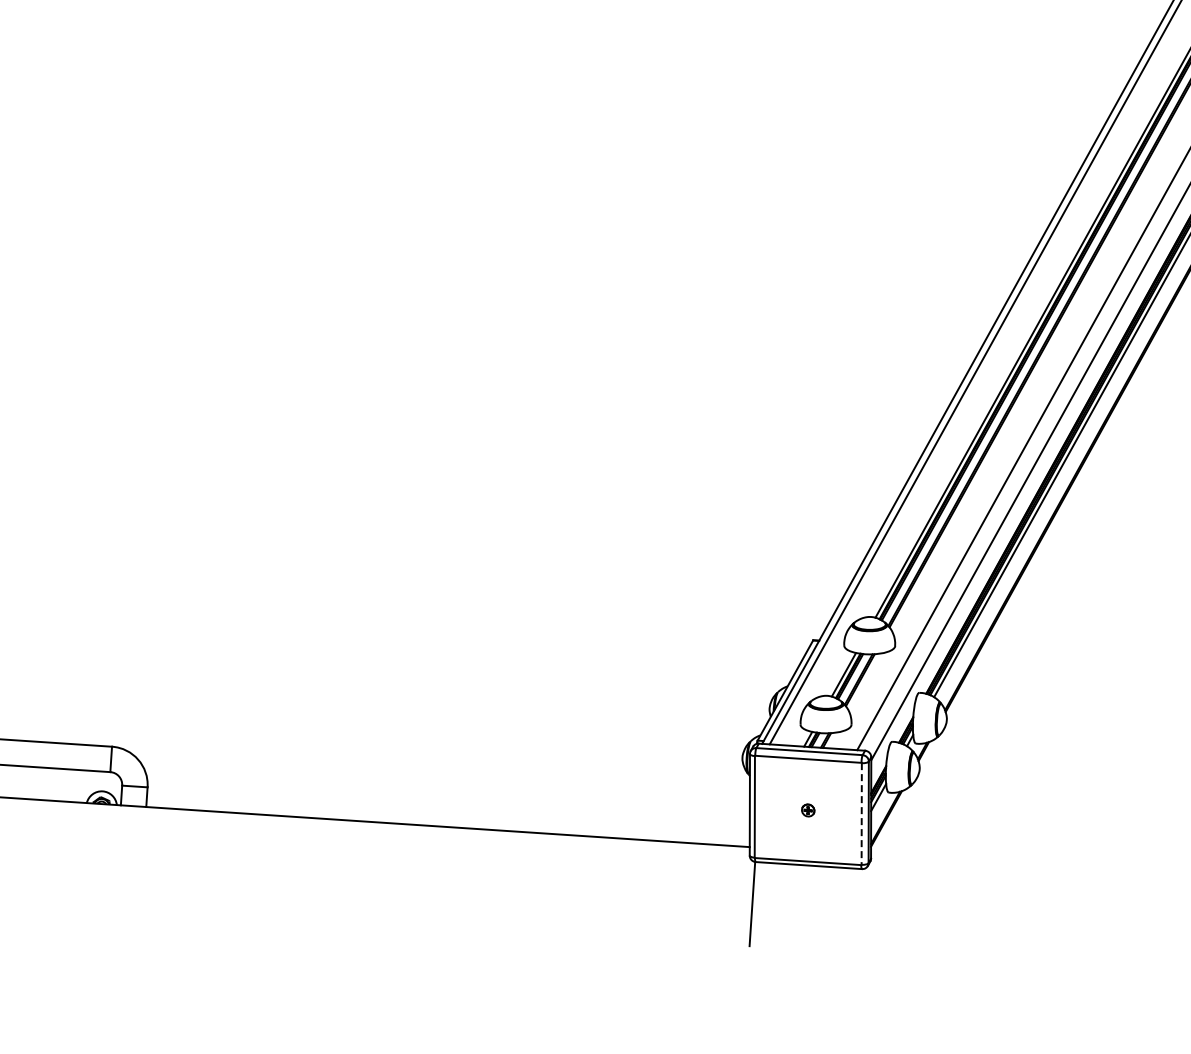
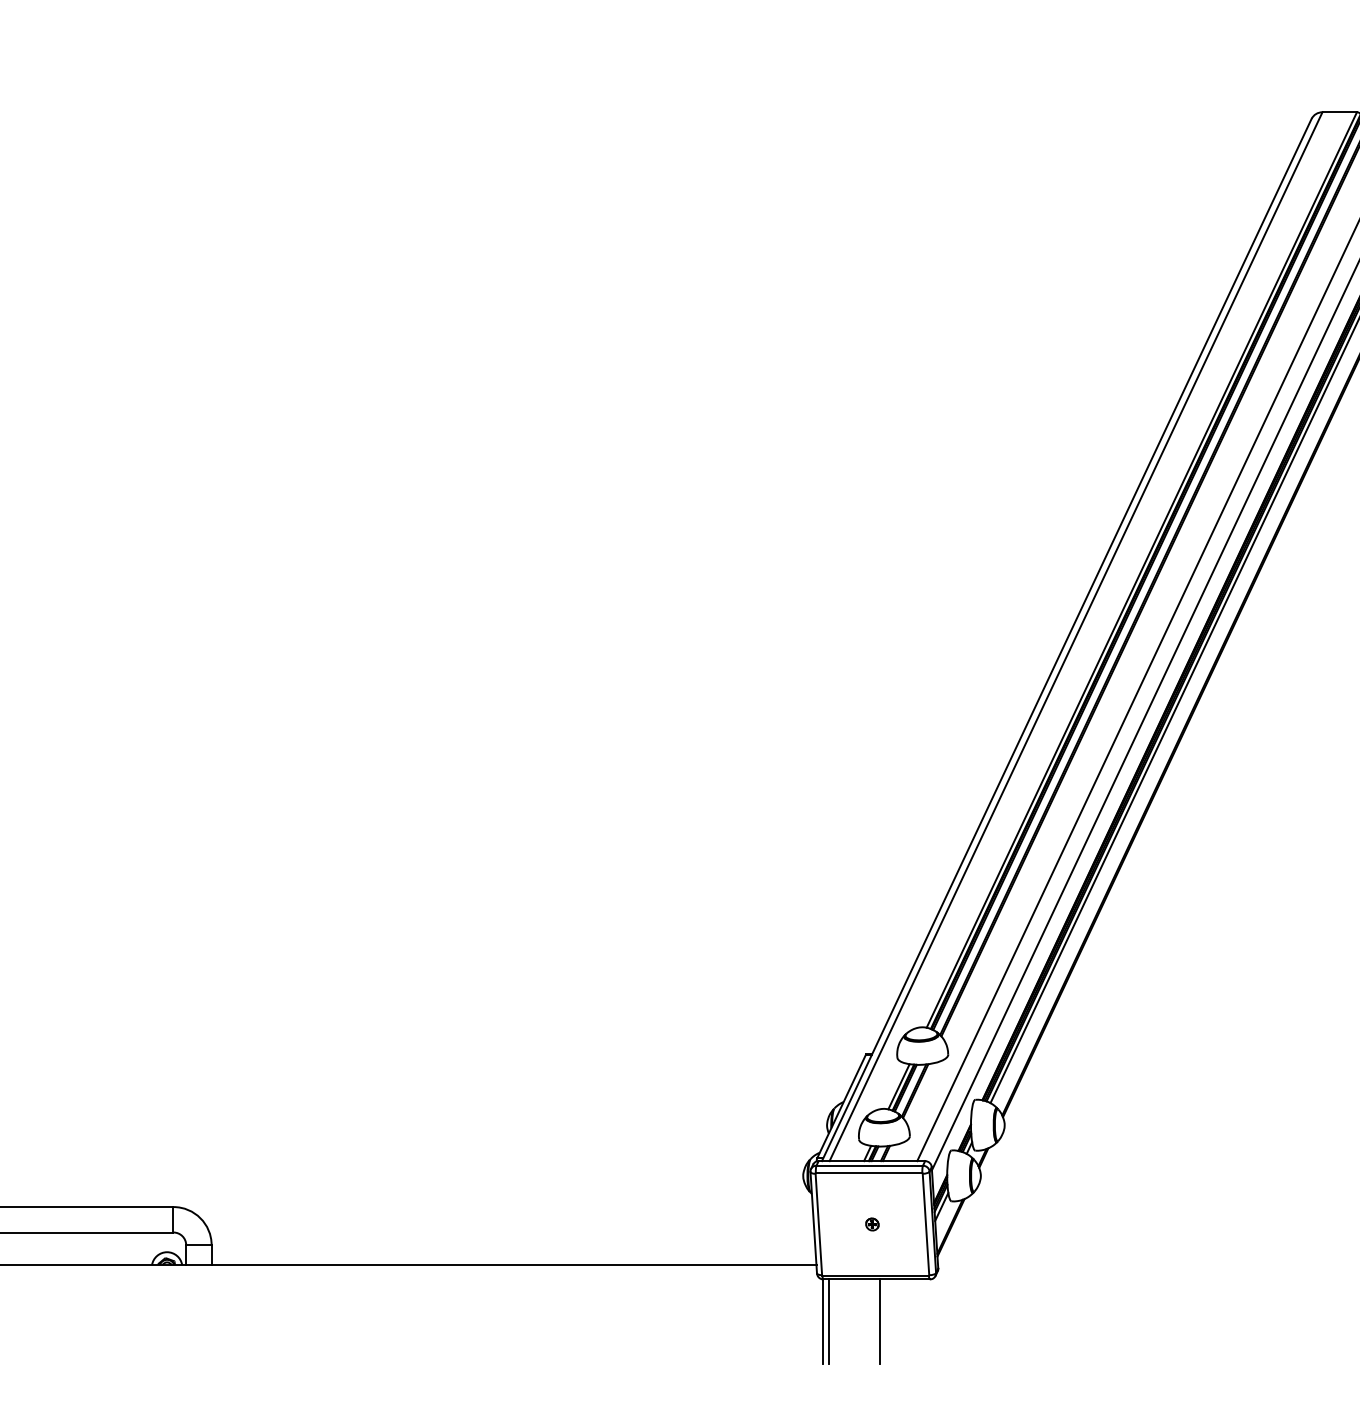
line: (861, 813) -> (925, 1224), dashed -> solid
line: (759, 904) -> (829, 1321), added
line: (808, 907) -> (879, 1321), added

